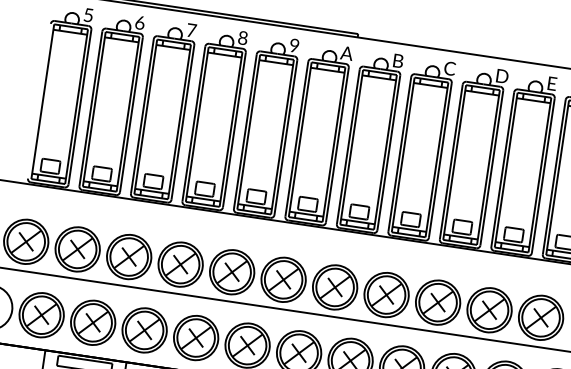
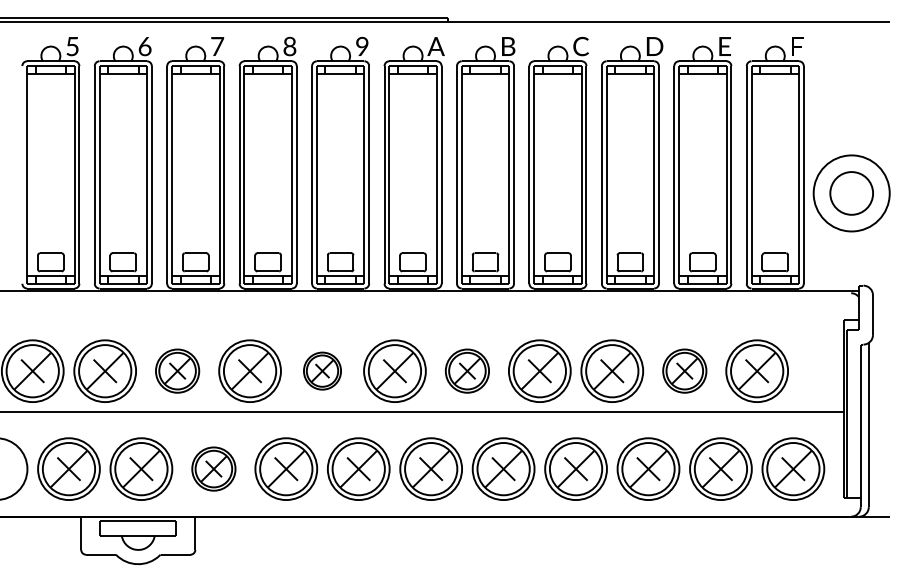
part: (129, 256) -> (177, 370), size x0.7
part: (232, 271) -> (322, 370), size x0.6
part: (335, 286) -> (467, 370), size x0.7
part: (489, 309) -> (684, 370), size x0.7
part: (144, 329) -> (213, 468), size x0.7

